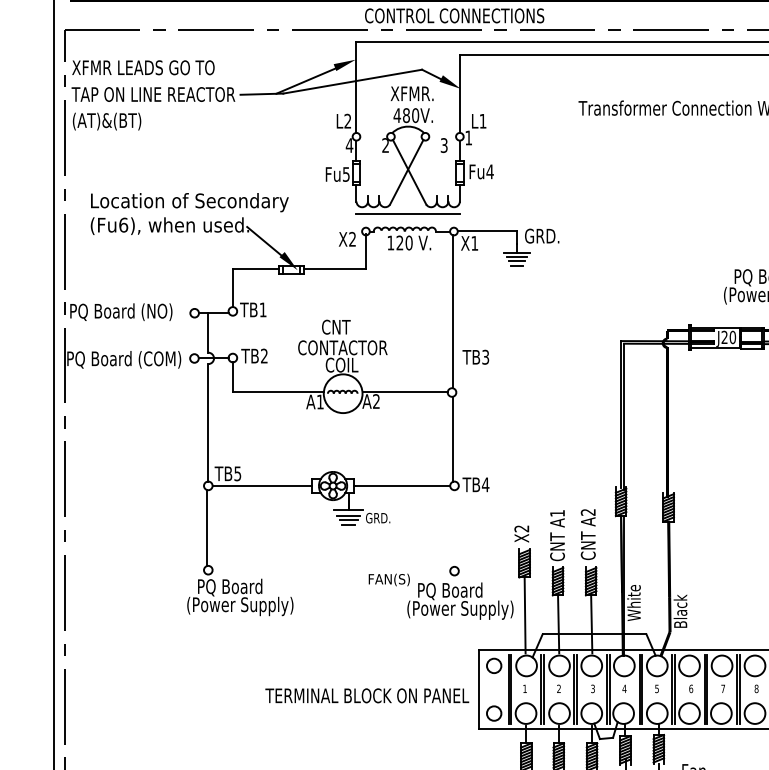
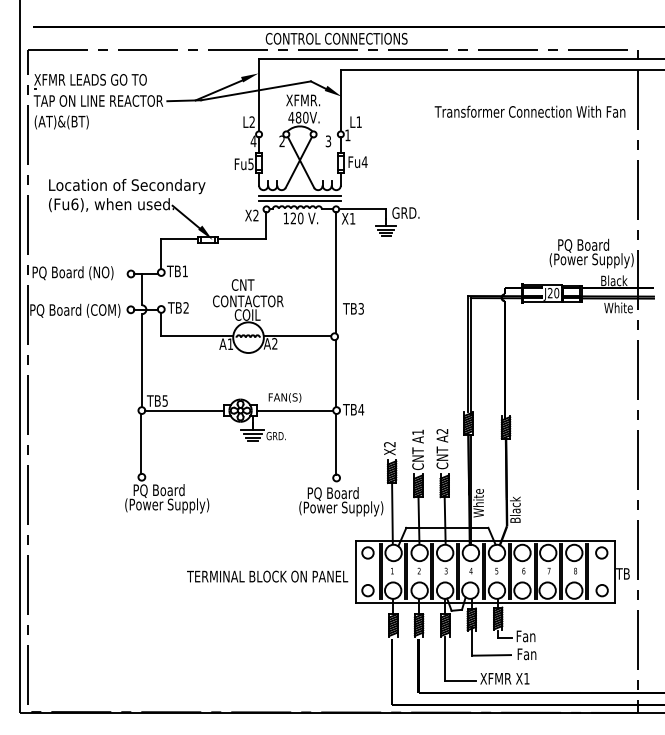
line: (407, 221) -> (299, 201), added
line: (453, 527) -> (335, 443), added
text: (388, 579) -> (284, 397), moved

